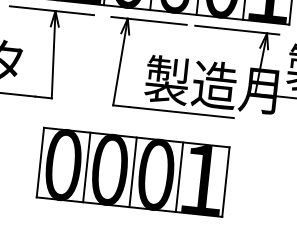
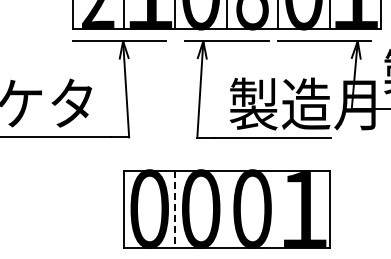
line: (86, 167) -> (175, 209), solid -> dashed
line: (132, 171) -> (226, 208), removed
line: (179, 176) -> (278, 208), removed

